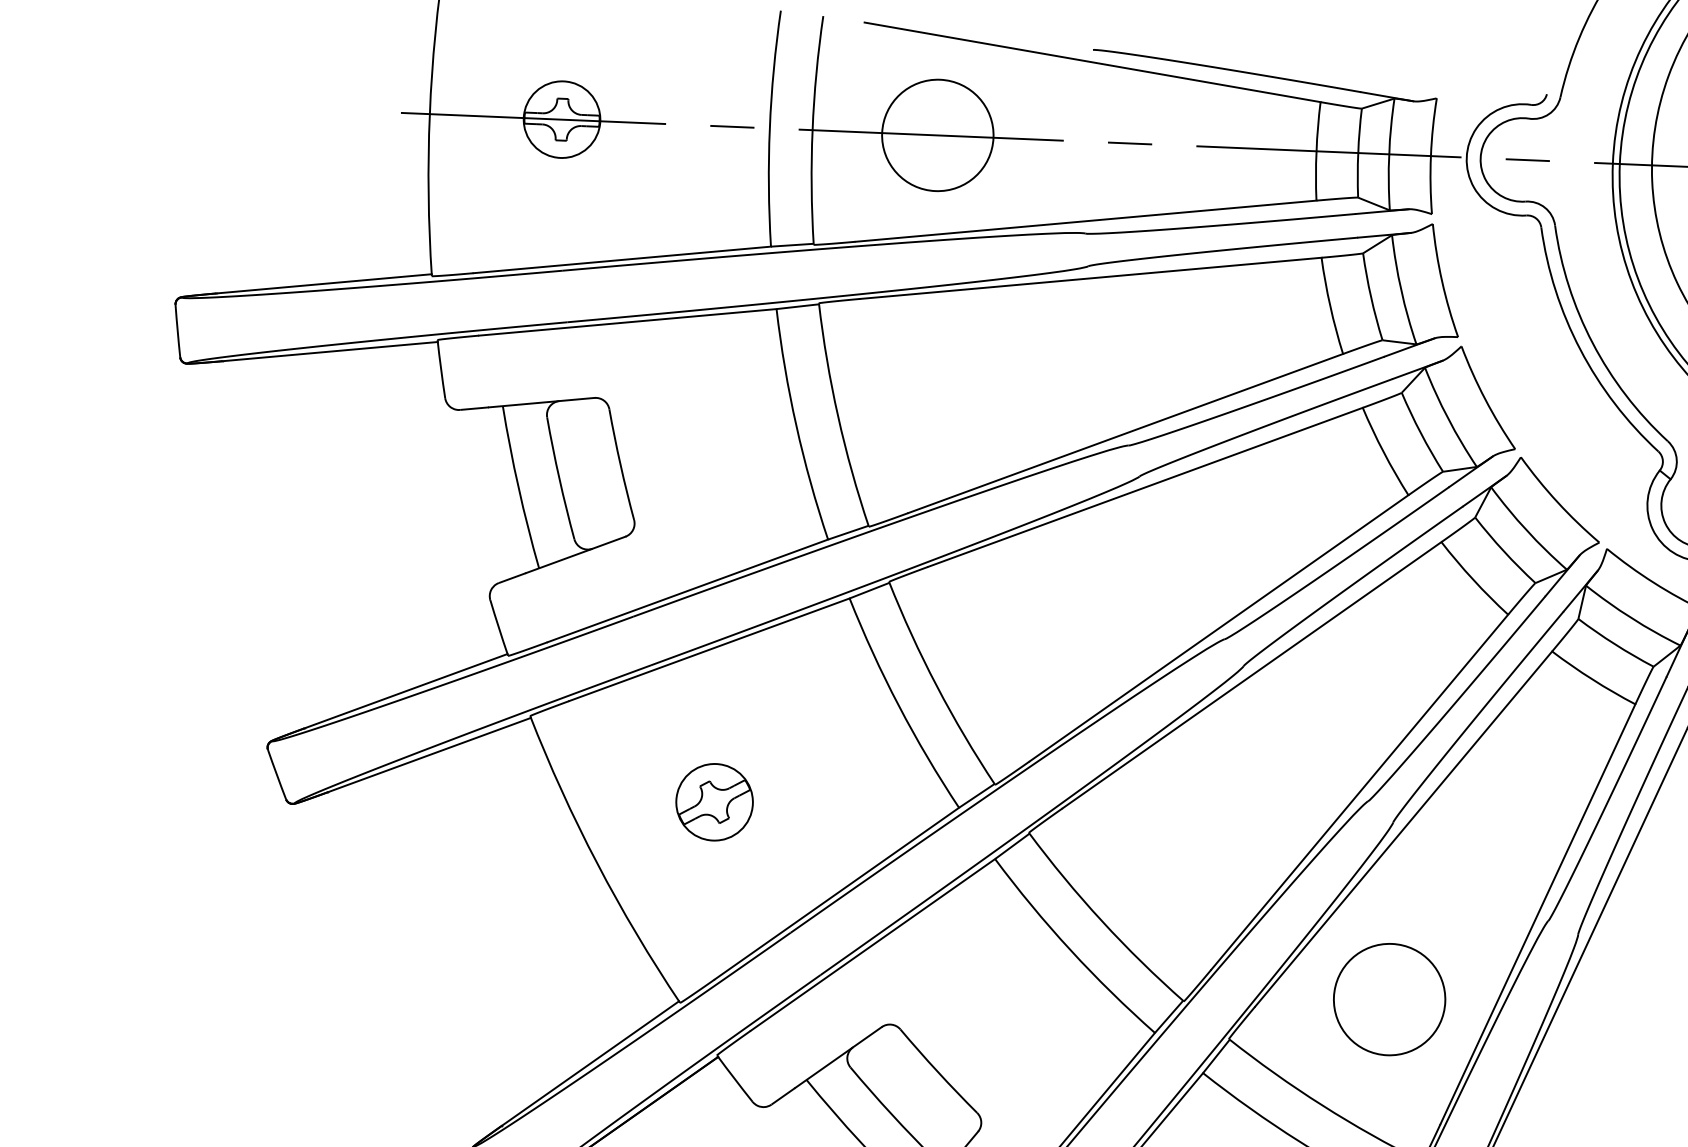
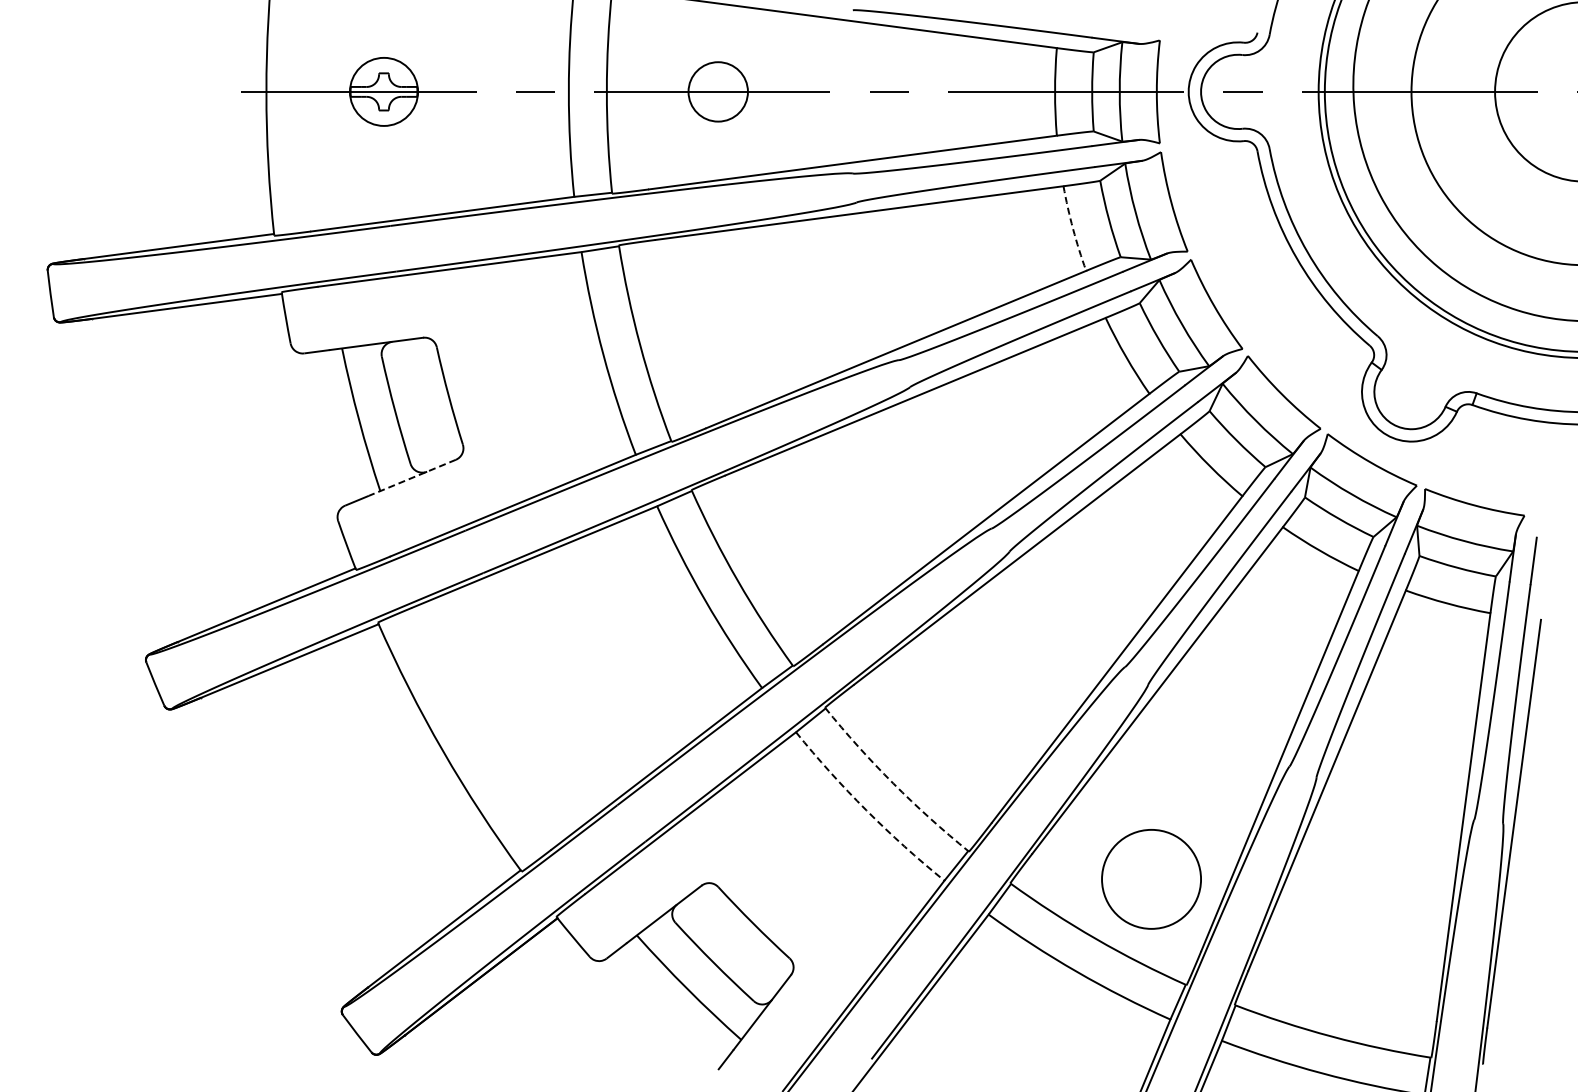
circle: (937, 134) -> (717, 91), size x0.6
arc: (1330, 306) -> (1073, 229), solid -> dashed
line: (574, 555) -> (411, 478), solid -> dashed
part: (714, 802) -> (544, 692), removed
arc: (1102, 921) -> (893, 783), solid -> dashed
arc: (1070, 950) -> (866, 810), solid -> dashed
circle: (1389, 999) -> (1151, 879), moved

